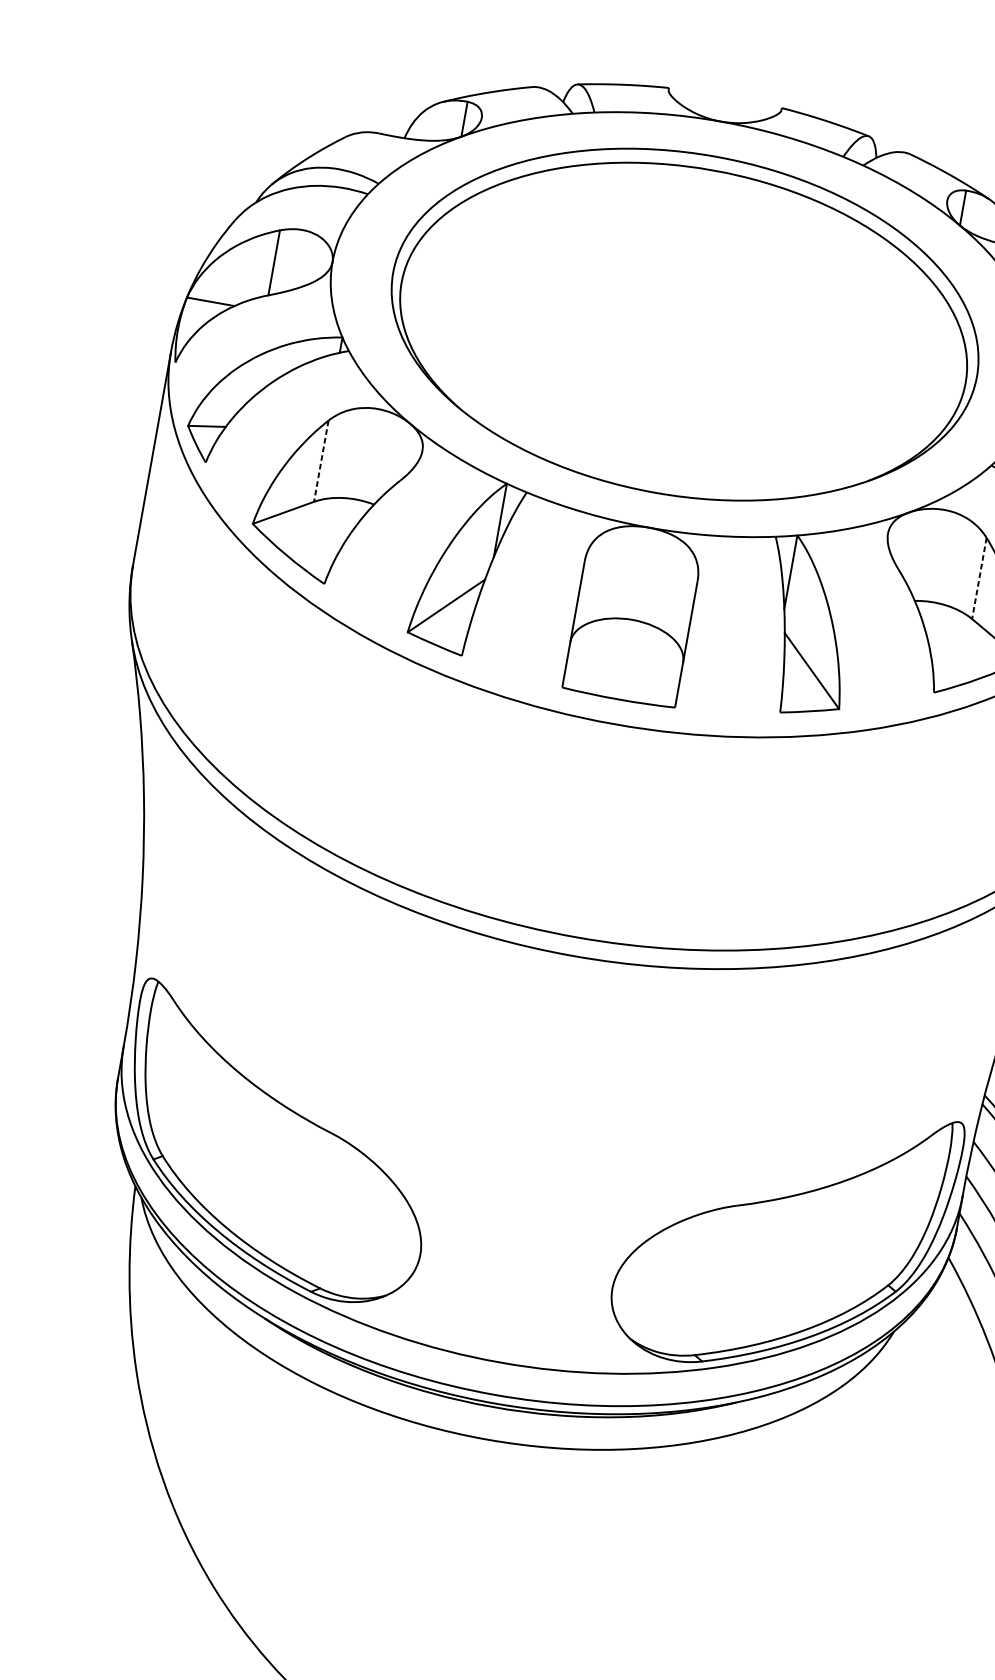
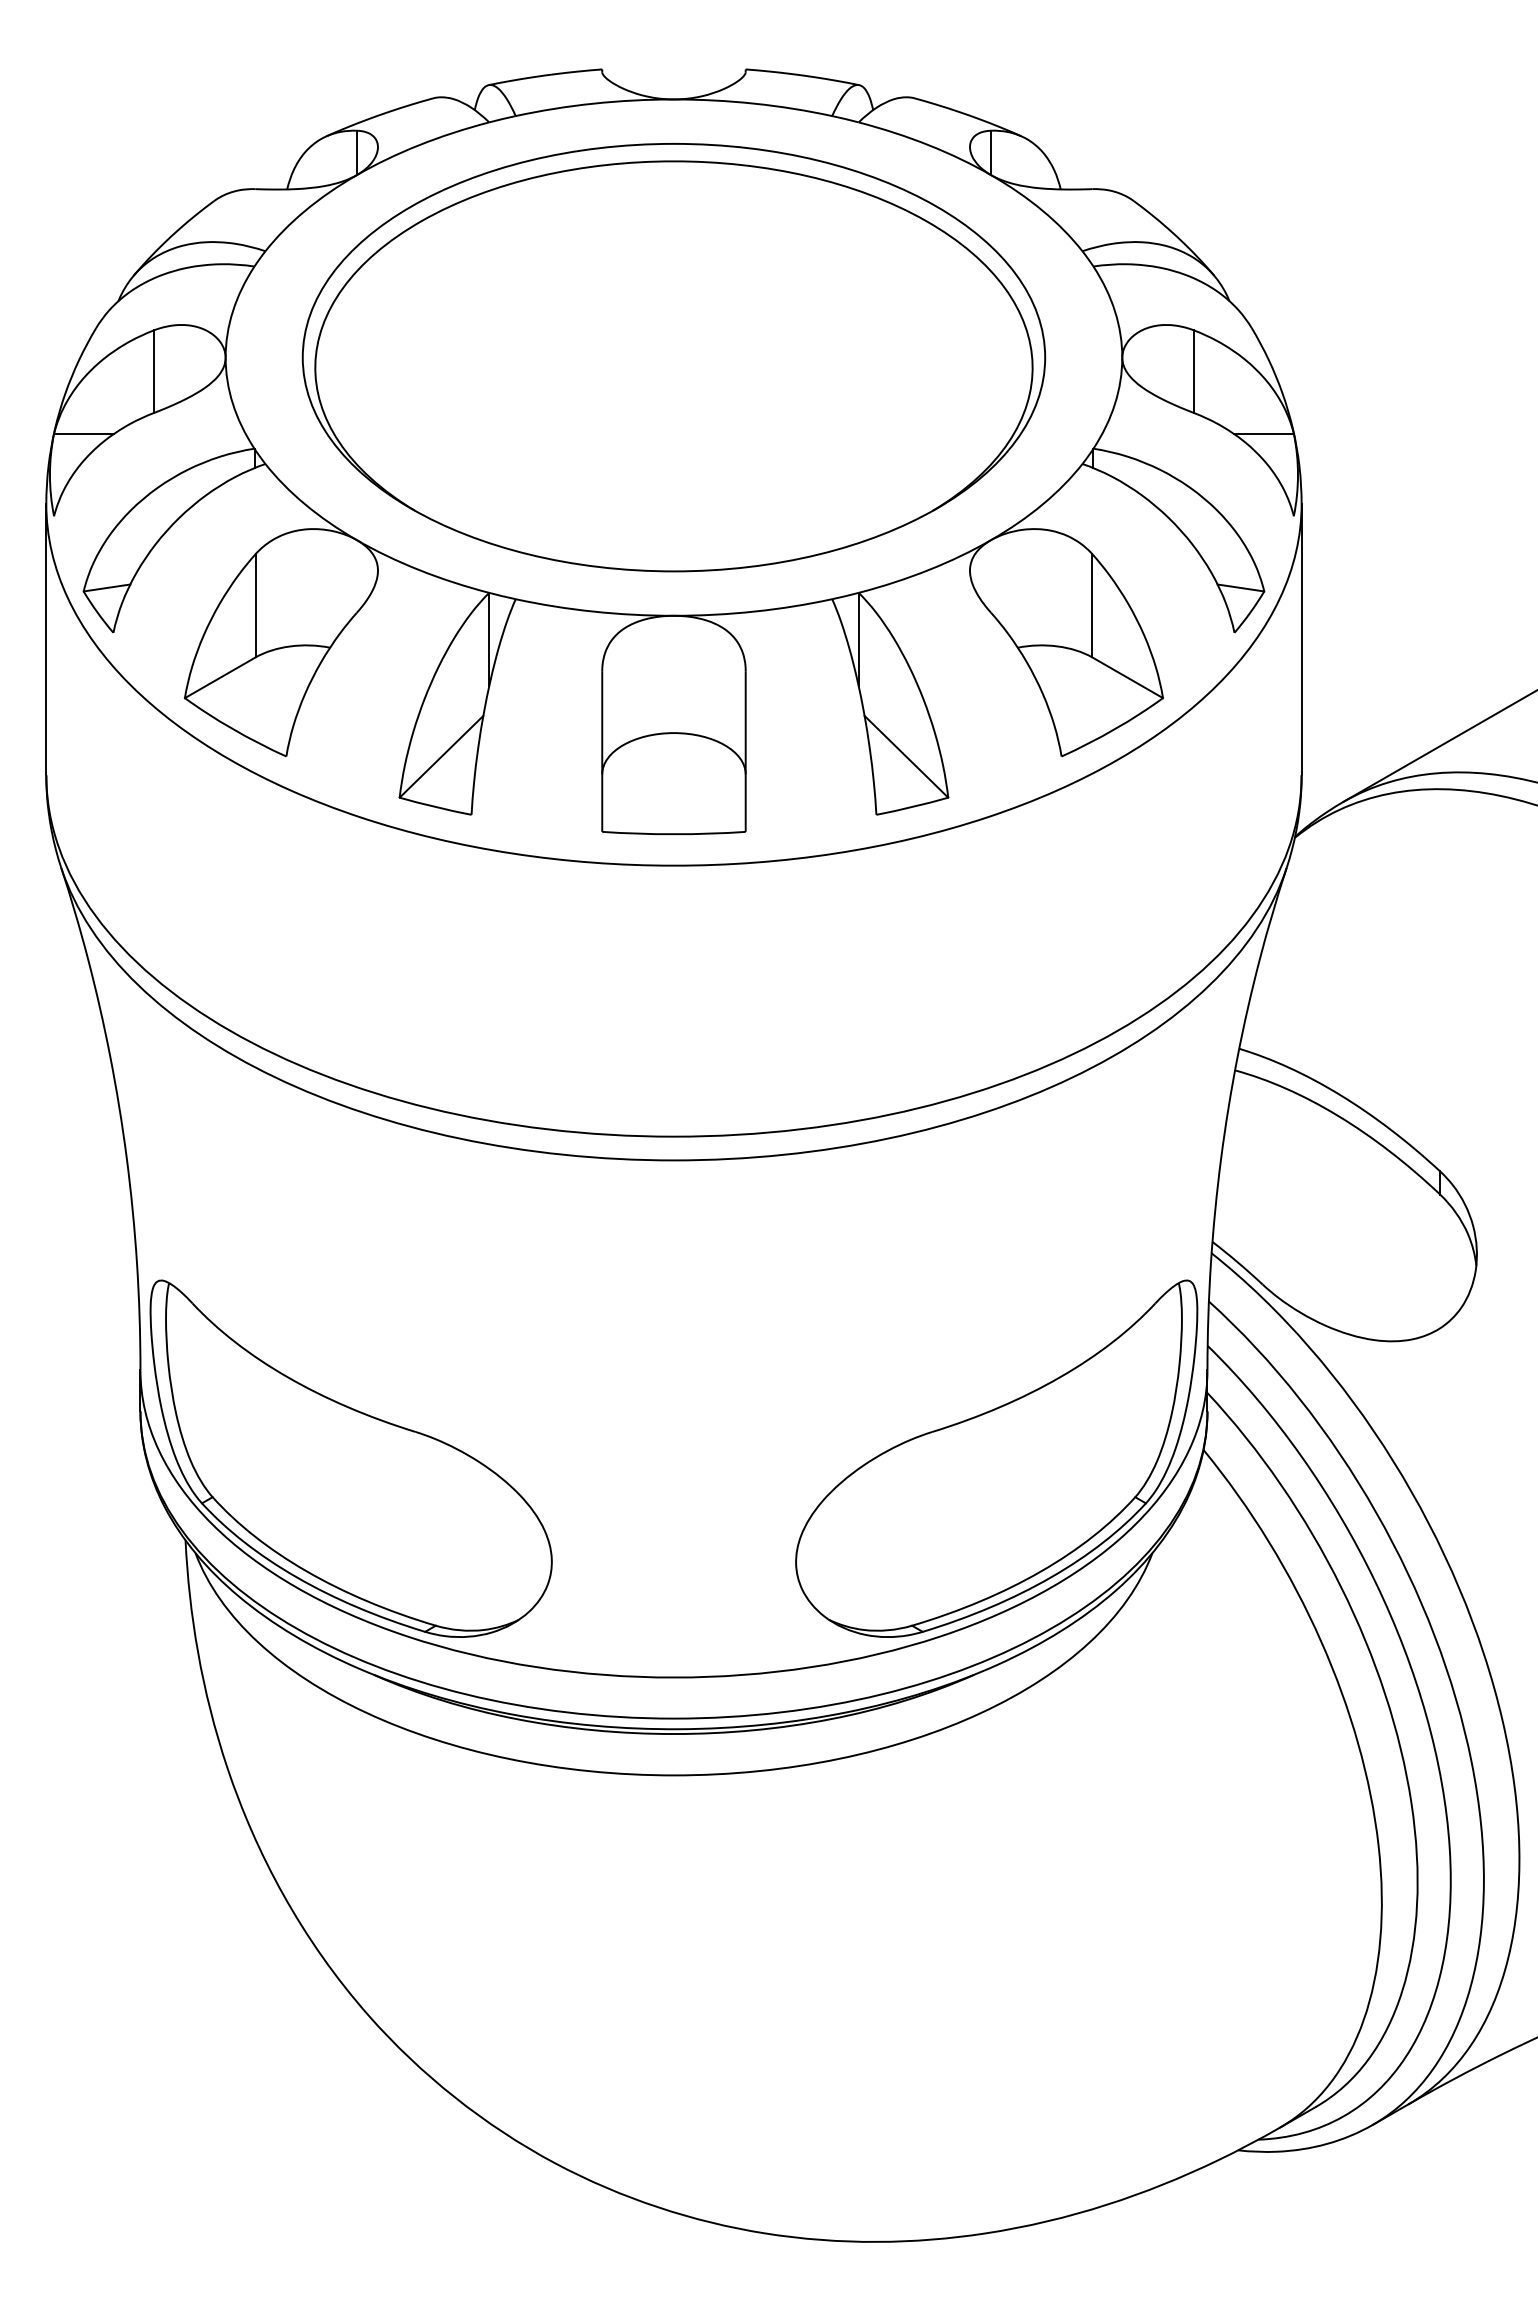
line: (321, 460) -> (255, 605), dashed -> solid
line: (979, 578) -> (1092, 605), dashed -> solid

